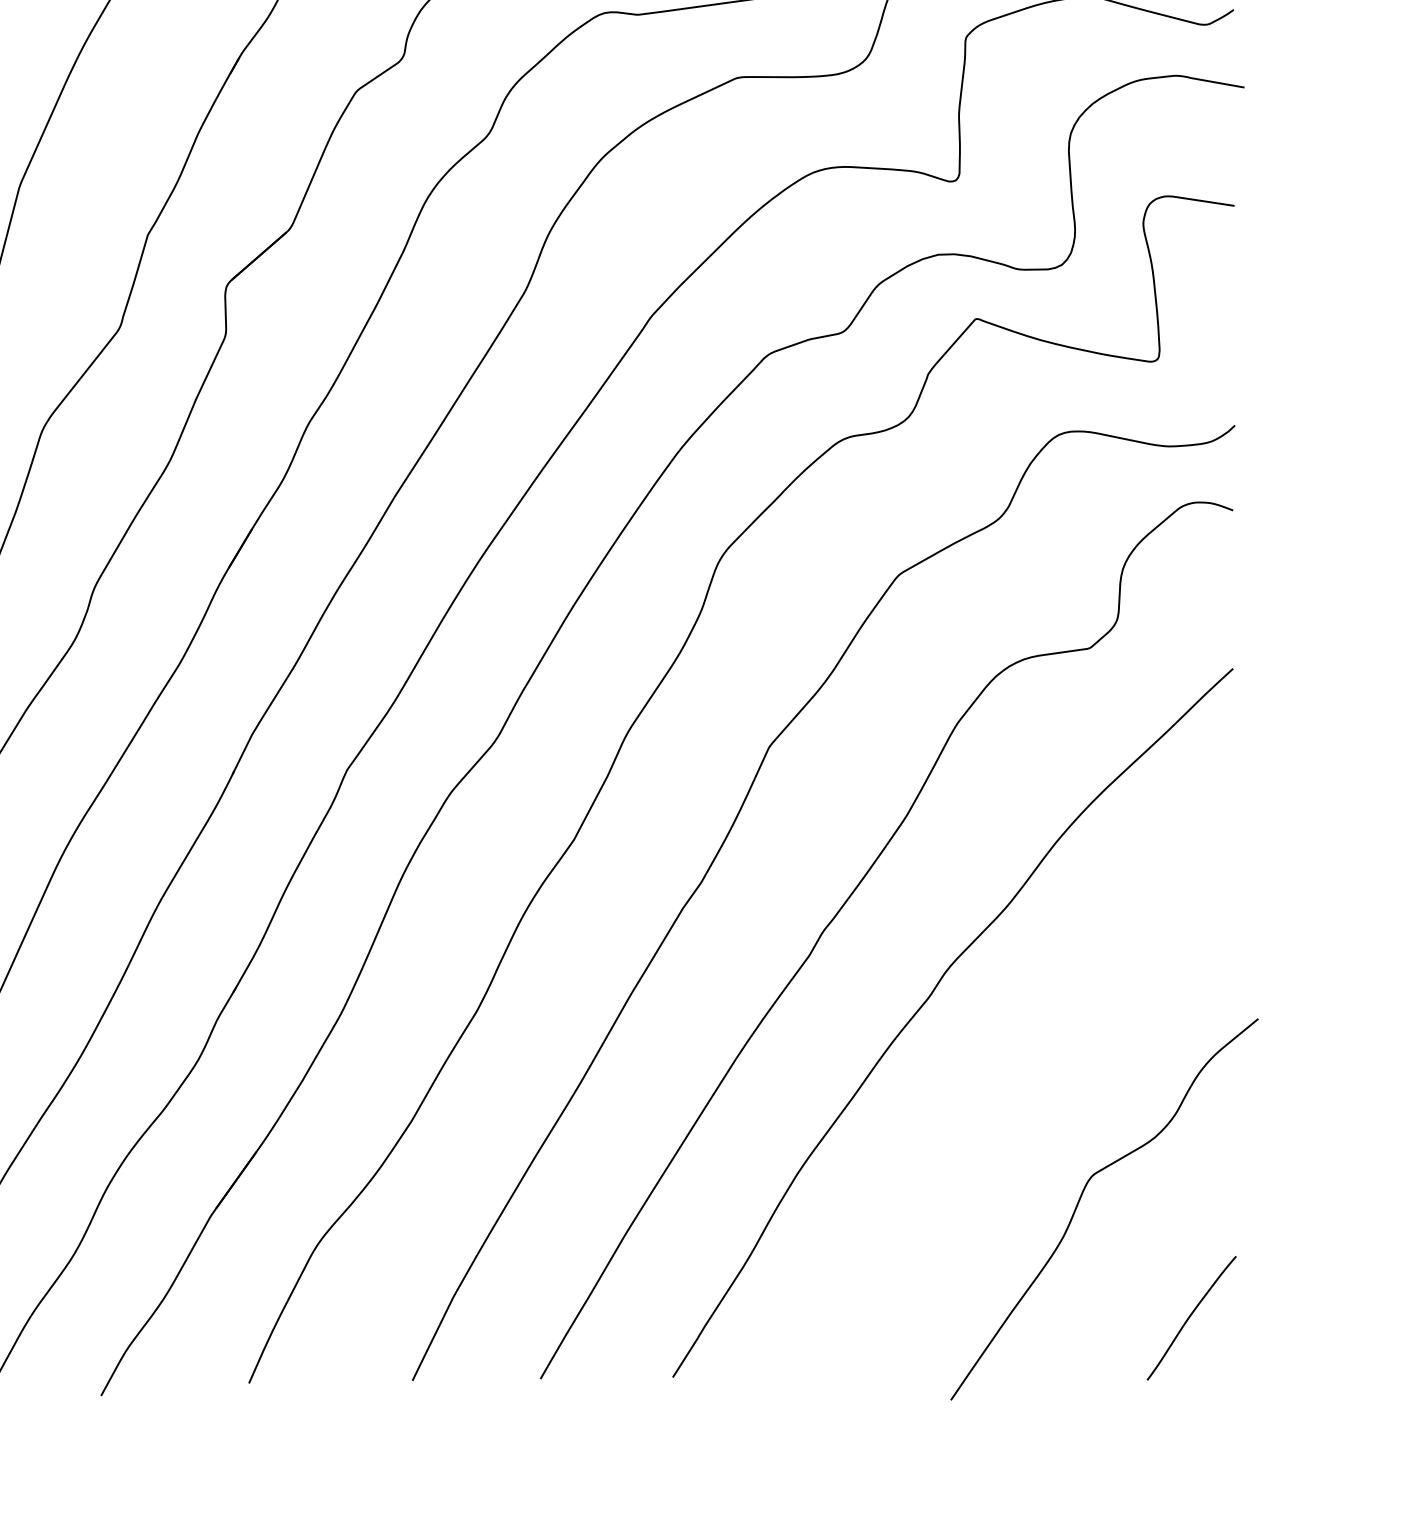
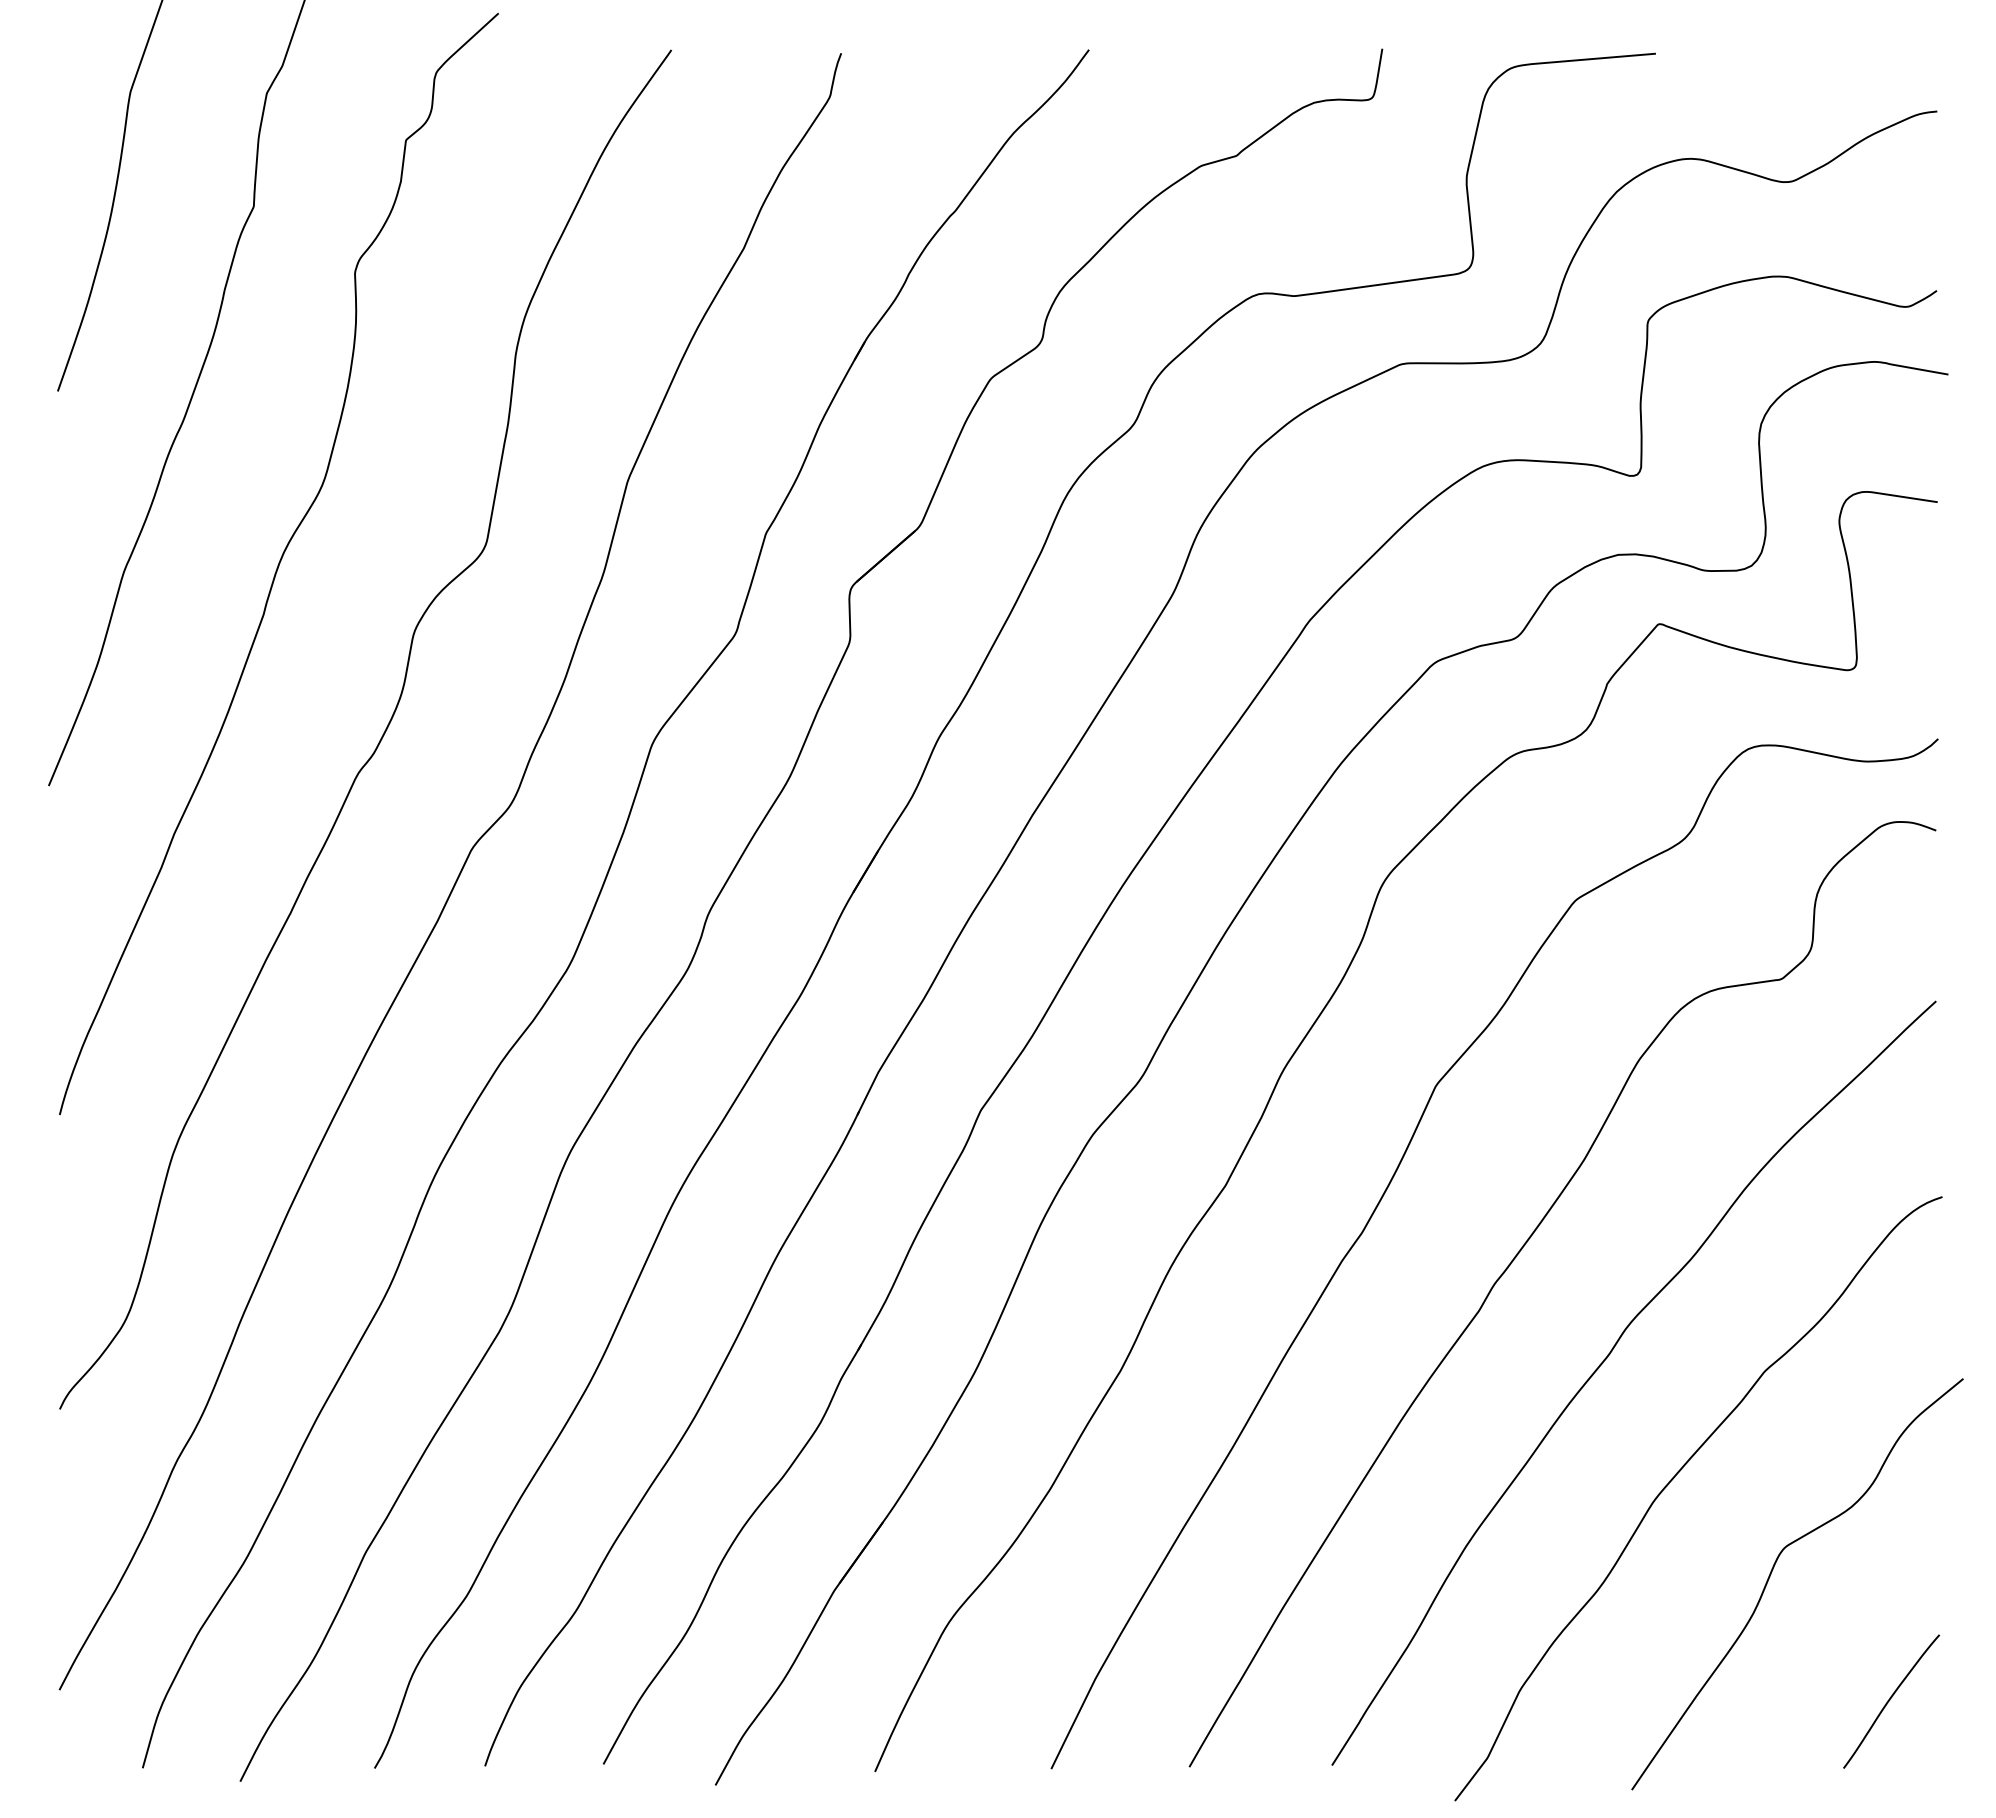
curve: (991, 1110) -> (1675, 1477), added

